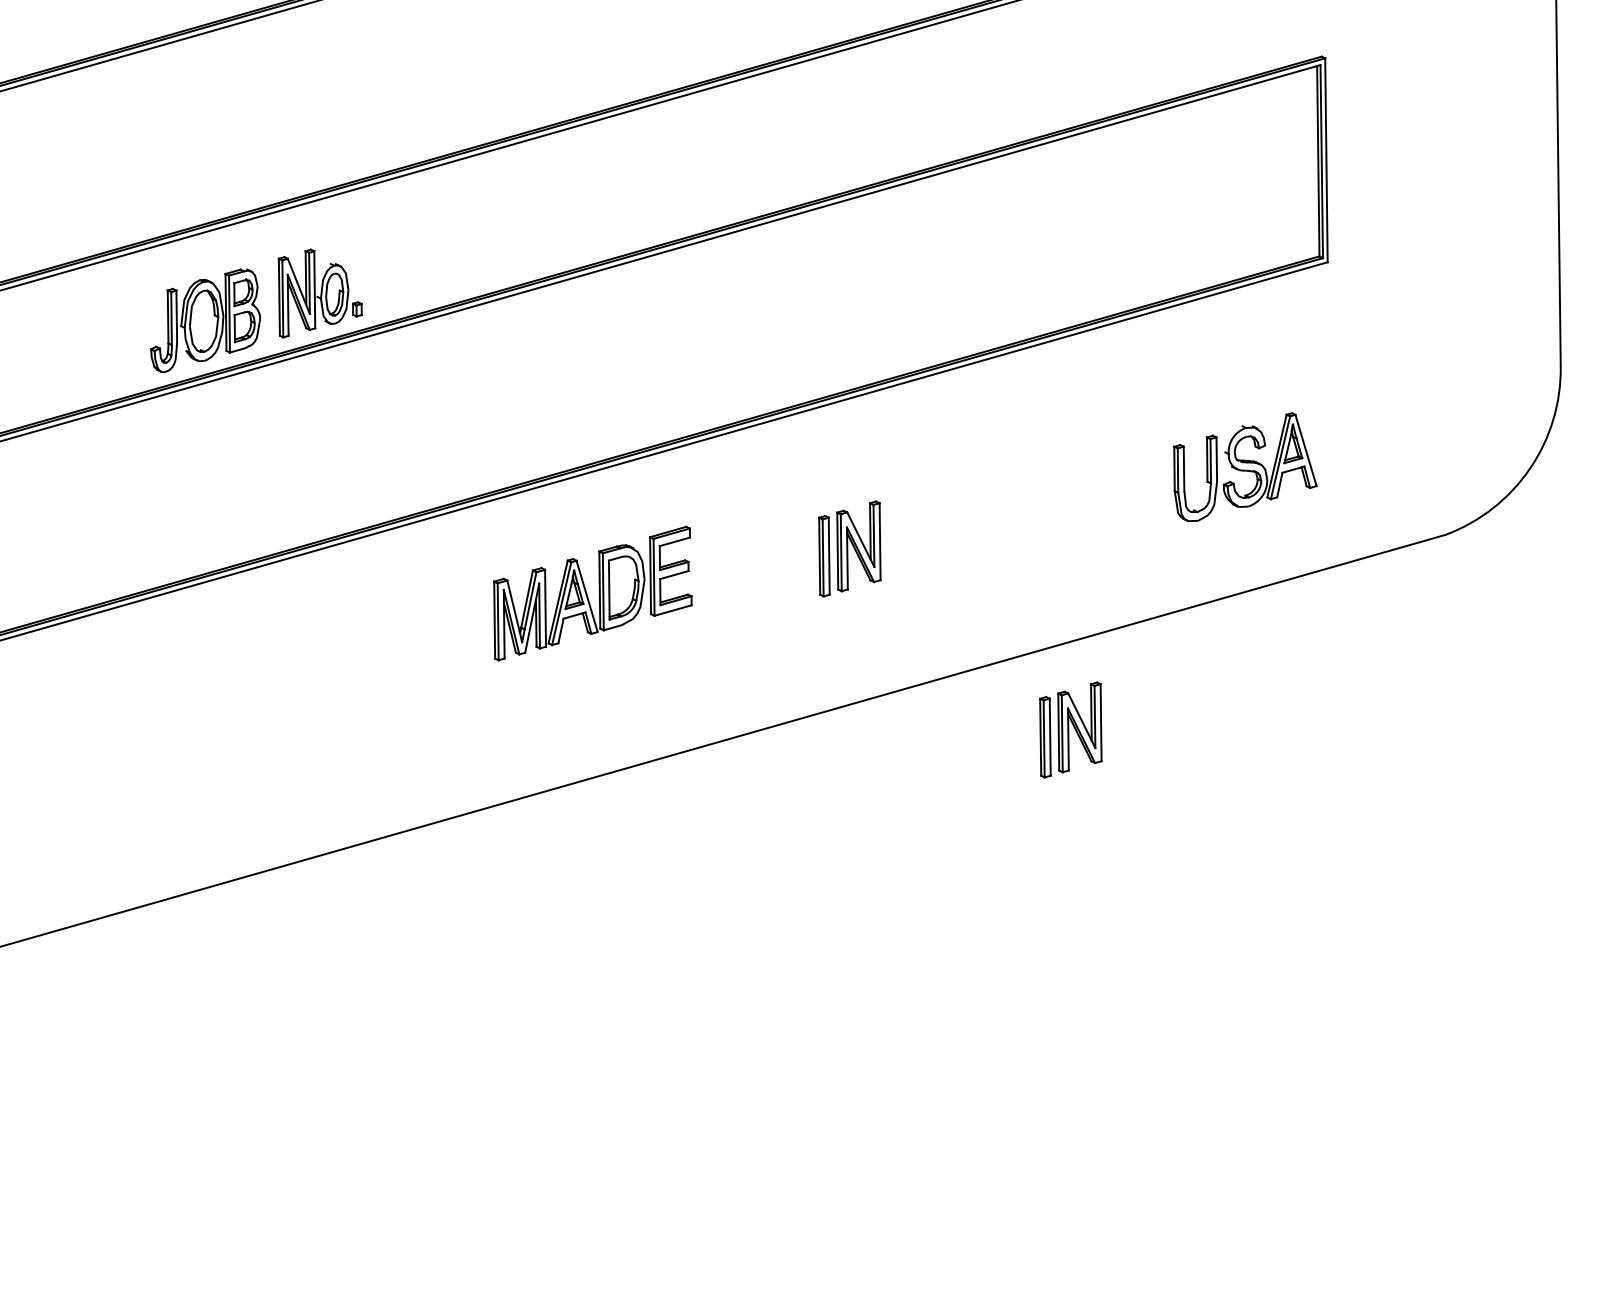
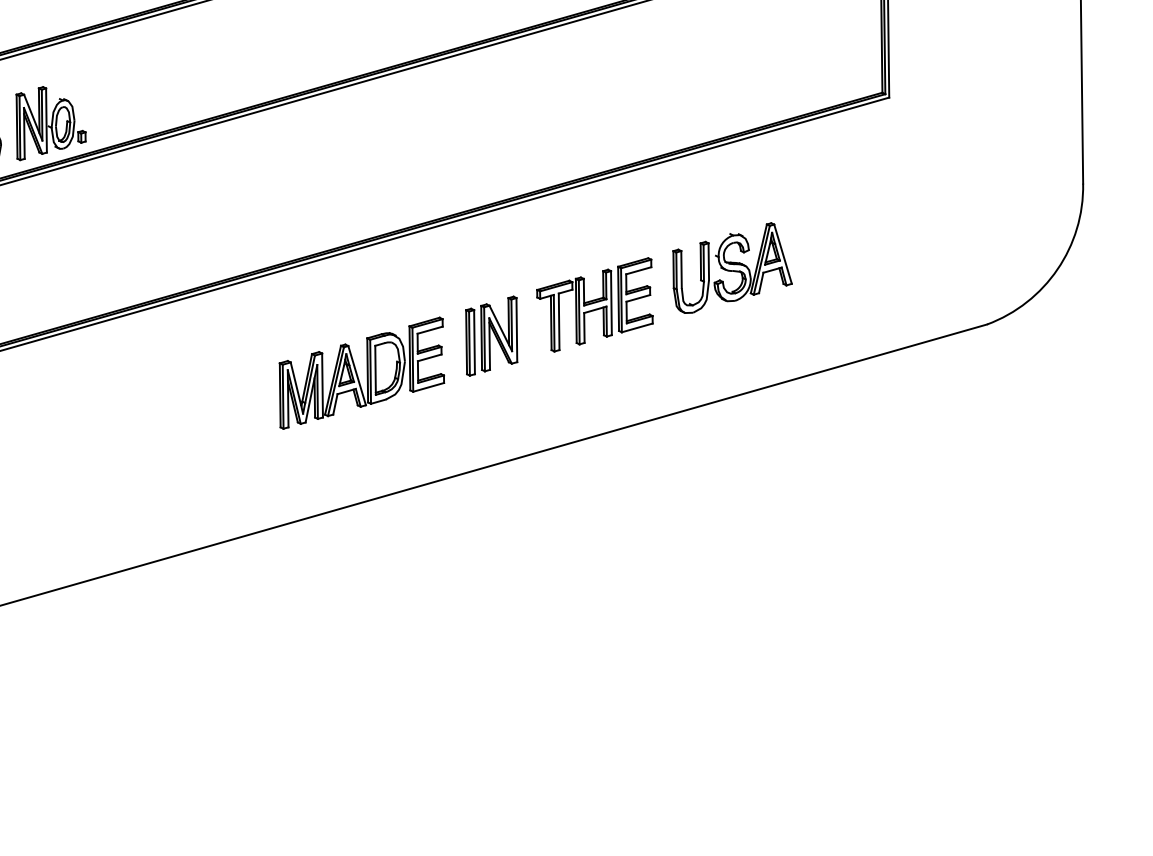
part: (1245, 467) -> (732, 268), moved
part: (973, 511) -> (594, 304), added
part: (592, 593) -> (361, 373), moved
part: (1070, 729) -> (675, 486), removed

